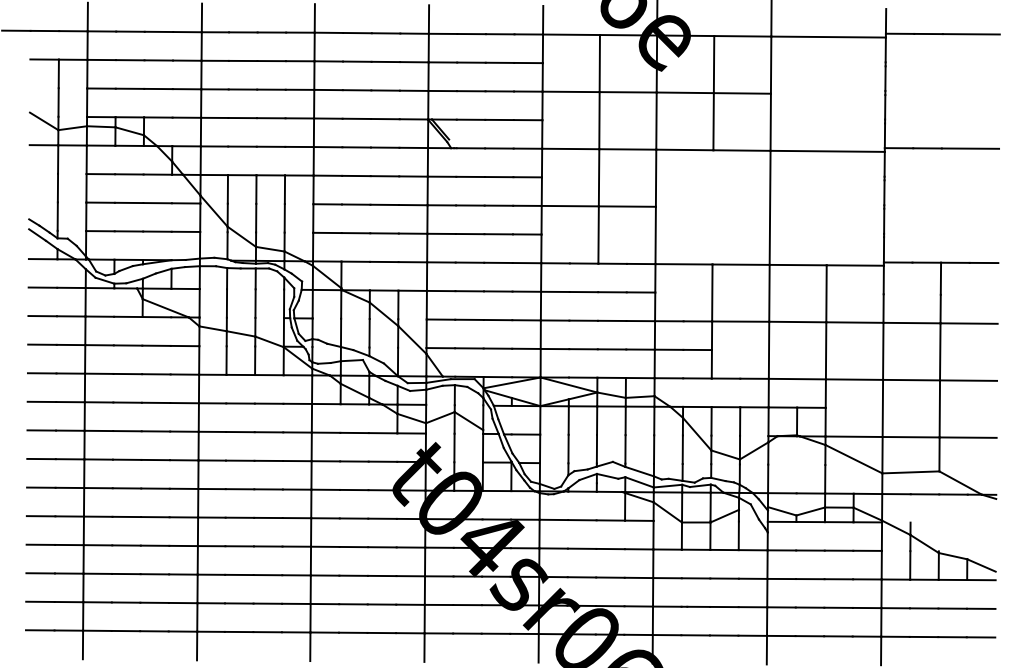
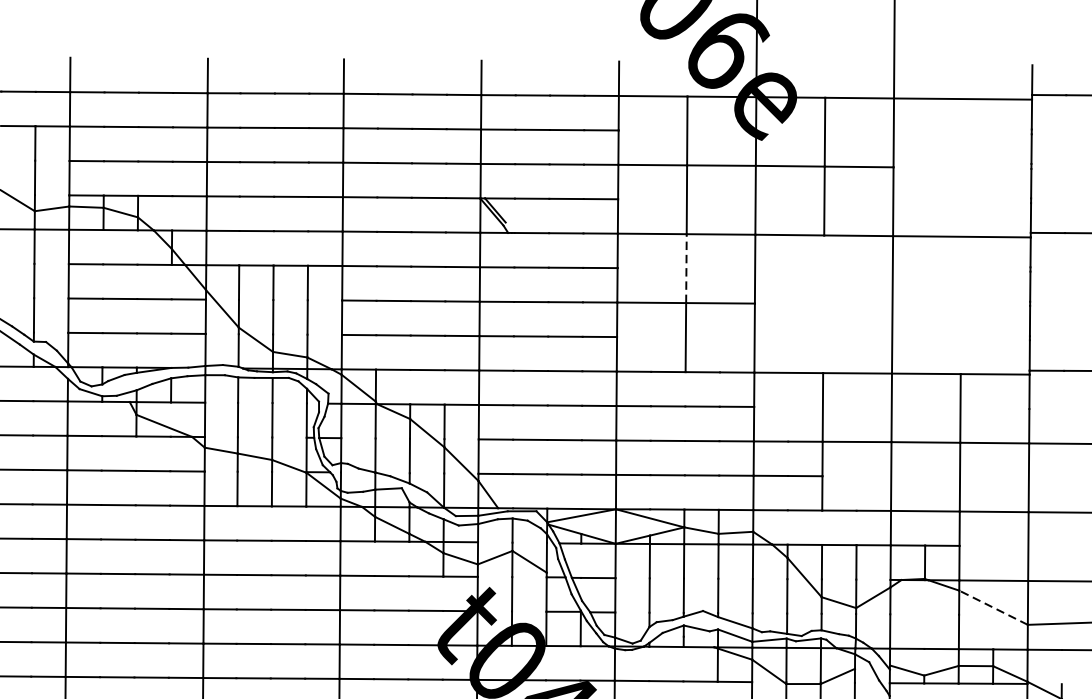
line: (599, 177) -> (686, 268), solid -> dashed
line: (853, 459) -> (993, 608), solid -> dashed

